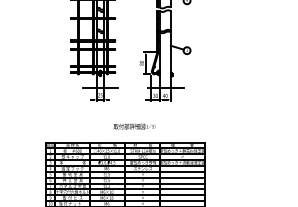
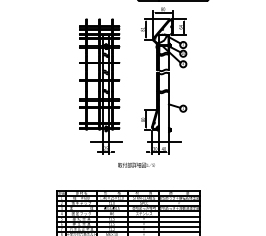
text: (134, 125) -> (136, 164), moved

